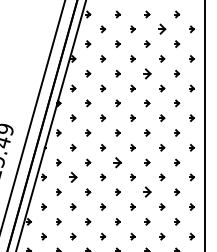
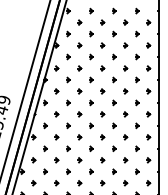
part: (162, 29) -> (125, 22), size x0.62
part: (147, 73) -> (114, 56), size x0.62
part: (117, 162) -> (90, 125), size x0.62
part: (73, 177) -> (56, 137), size x0.62
part: (147, 192) -> (114, 149), size x0.62

